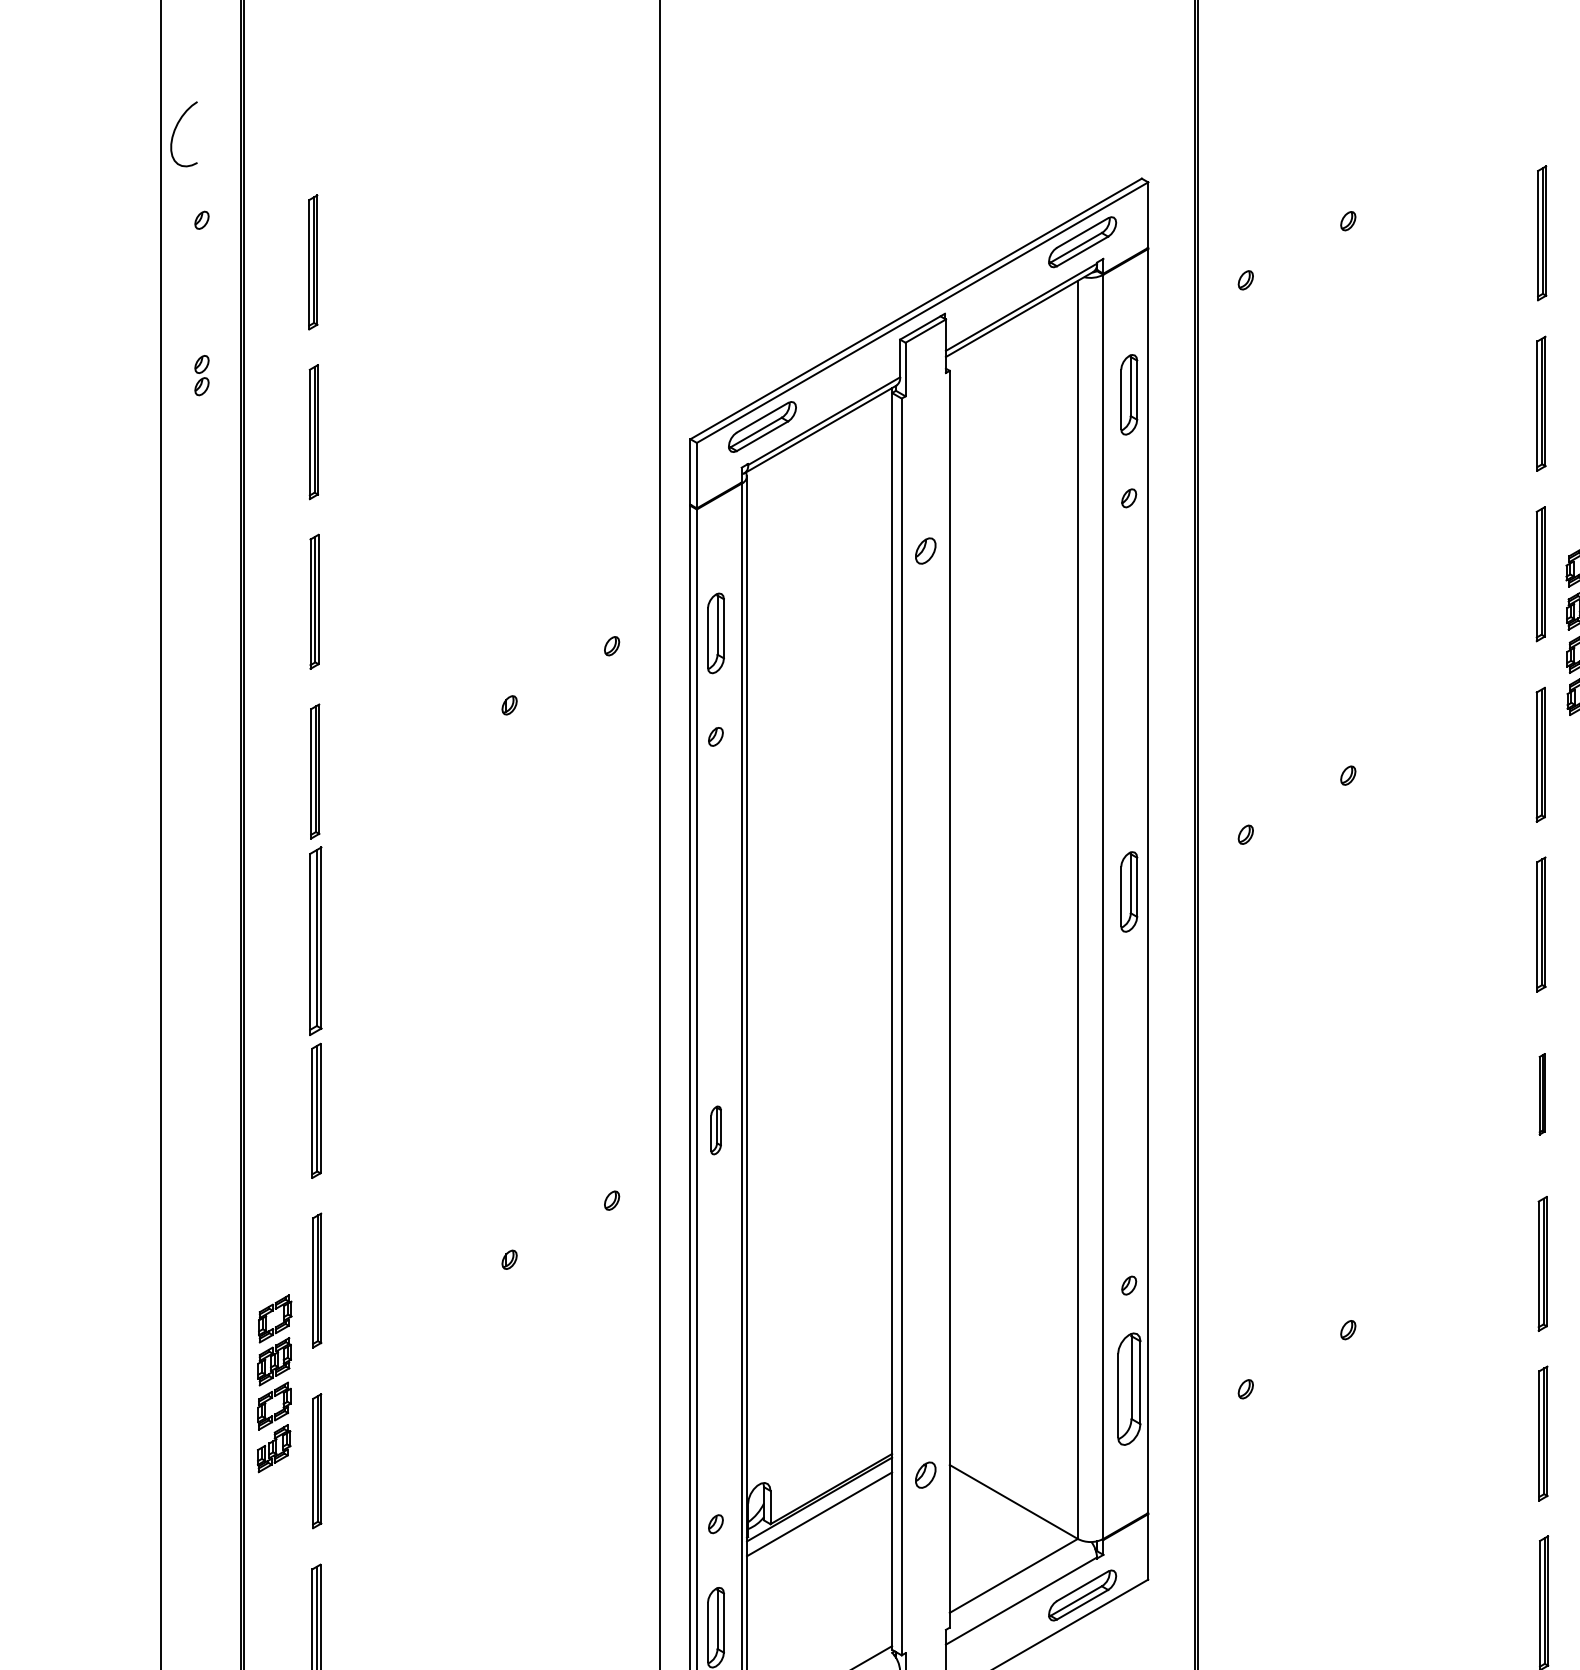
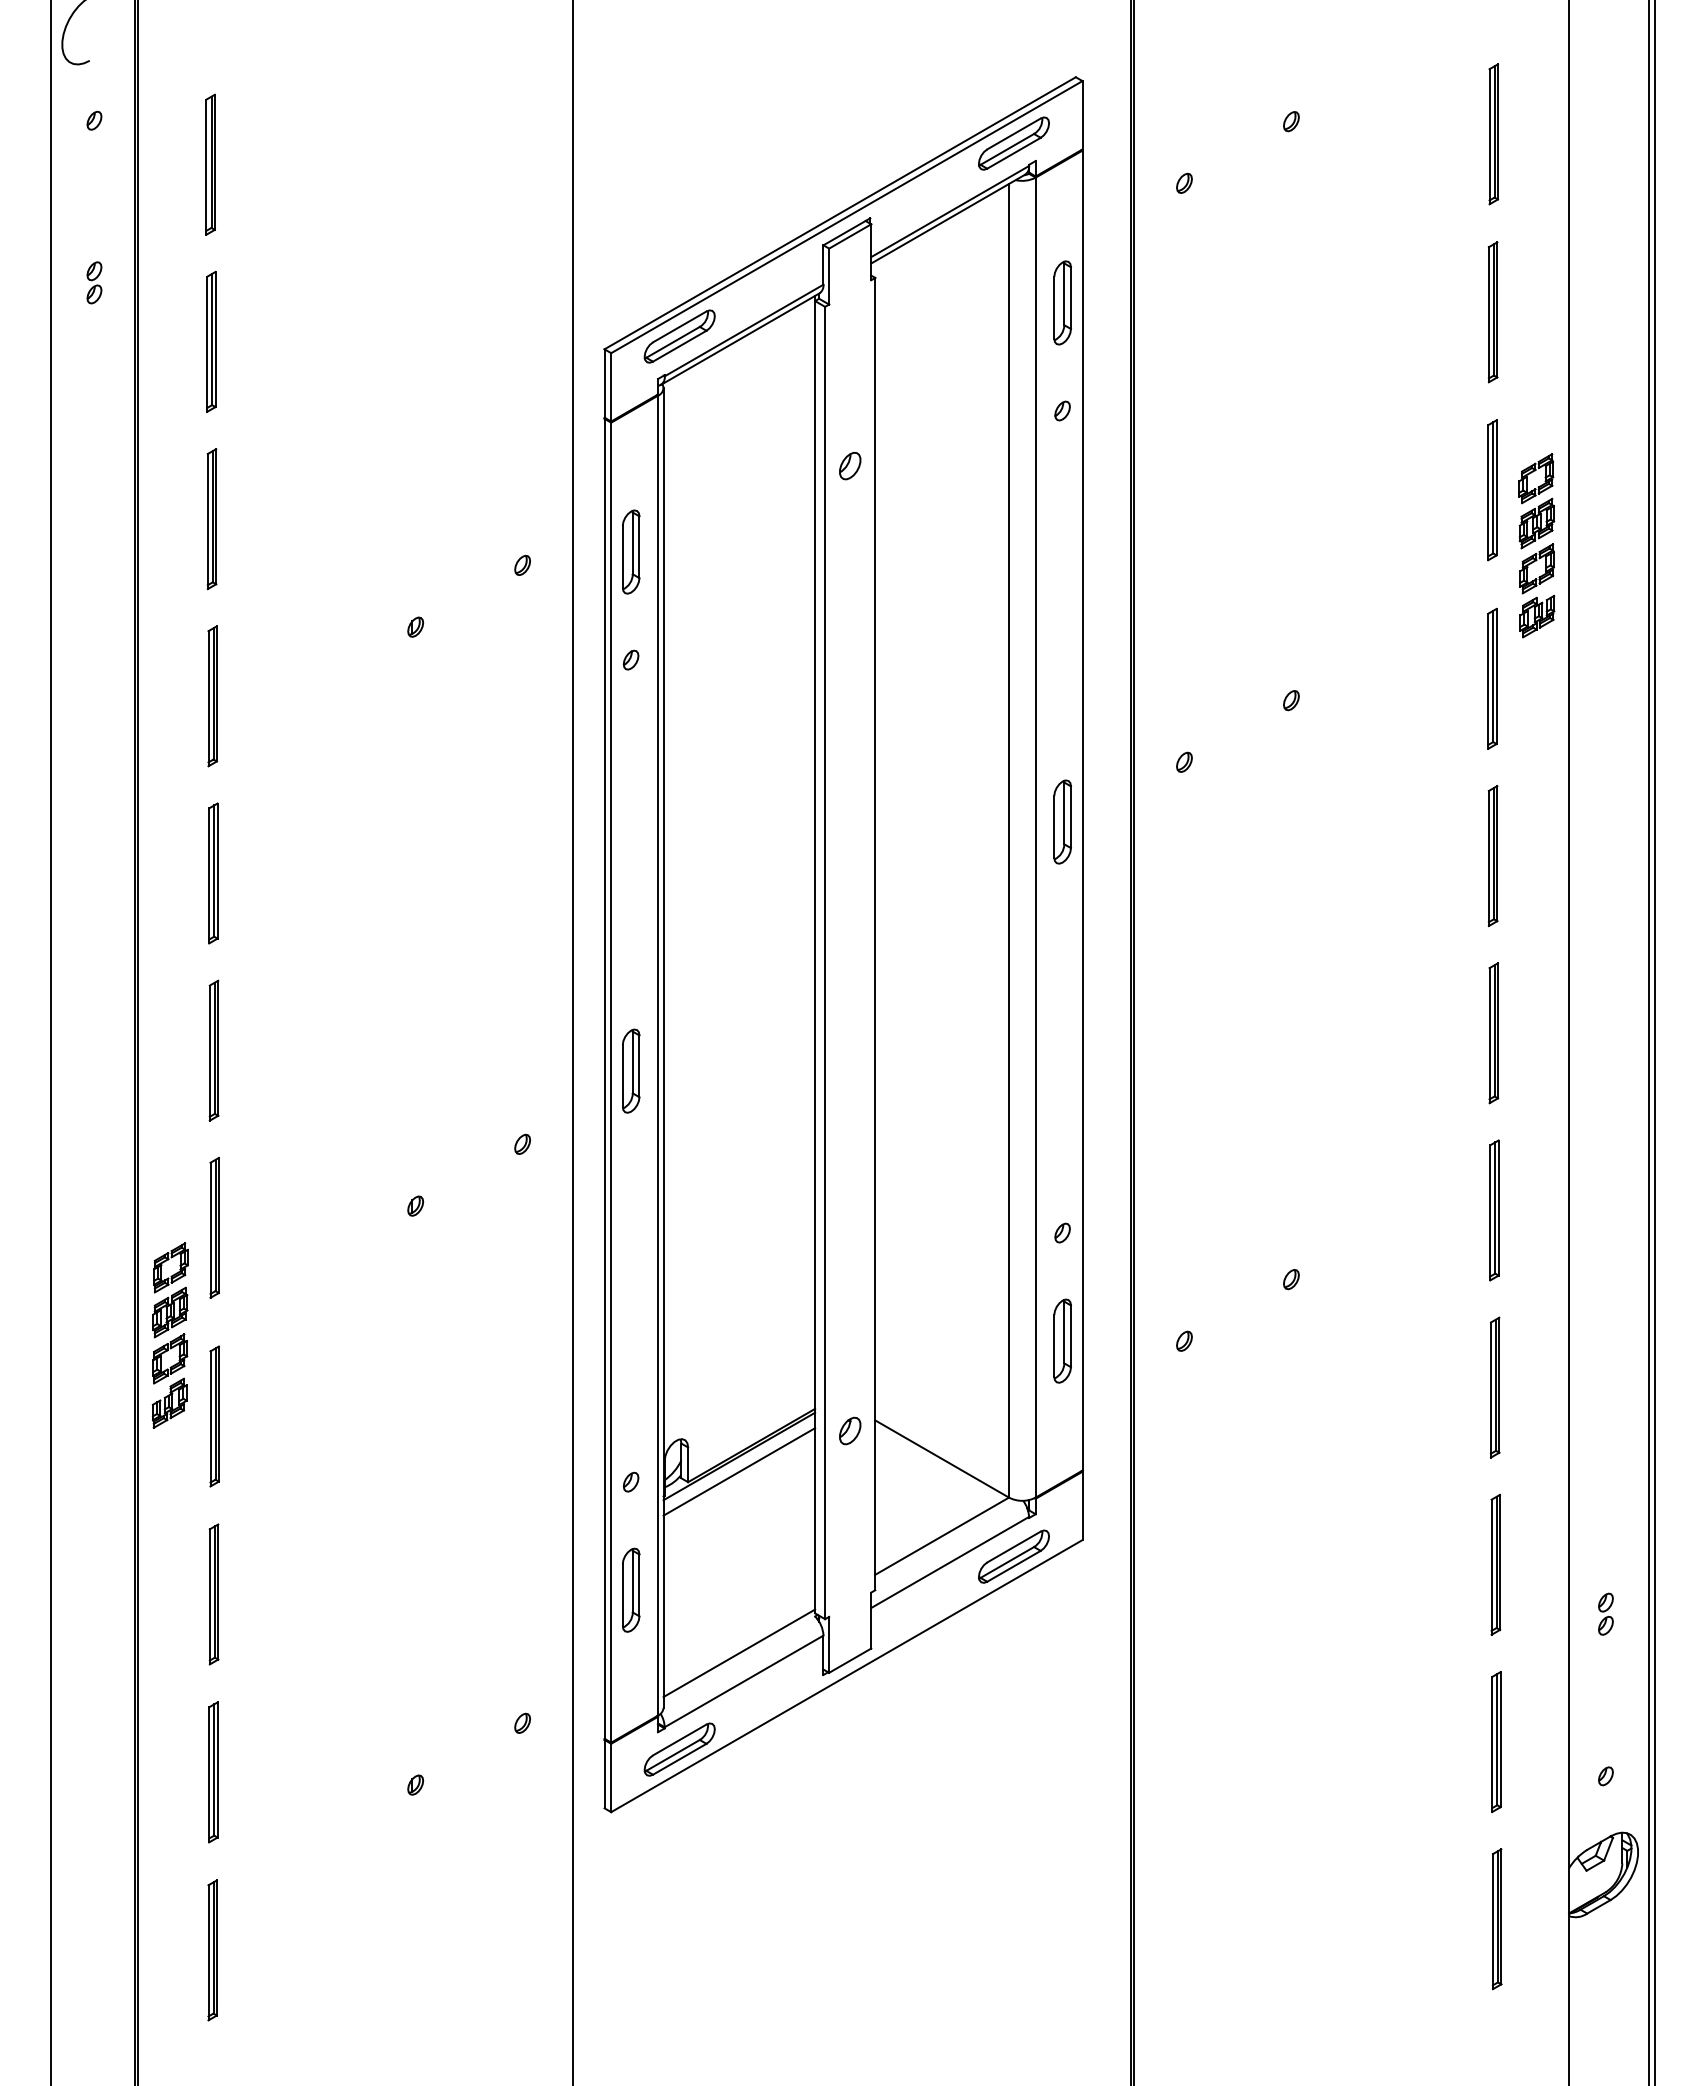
part: (315, 941) -> (213, 873), size x0.71
part: (1541, 1094) -> (1493, 1033), size x1.67
part: (716, 1129) -> (631, 1070), size x1.67
part: (1129, 1388) -> (1062, 1340), size x0.71

